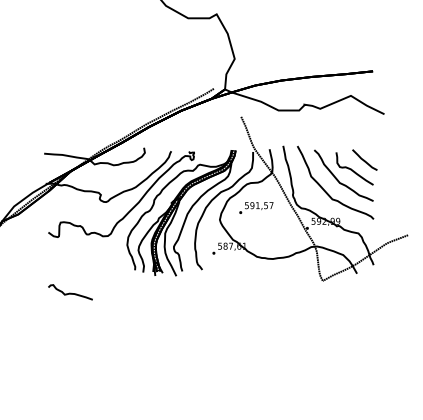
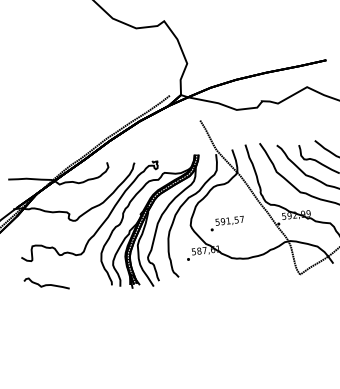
text: (256, 207) -> (227, 222), moved
curve: (70, 292) -> (46, 283), moved

